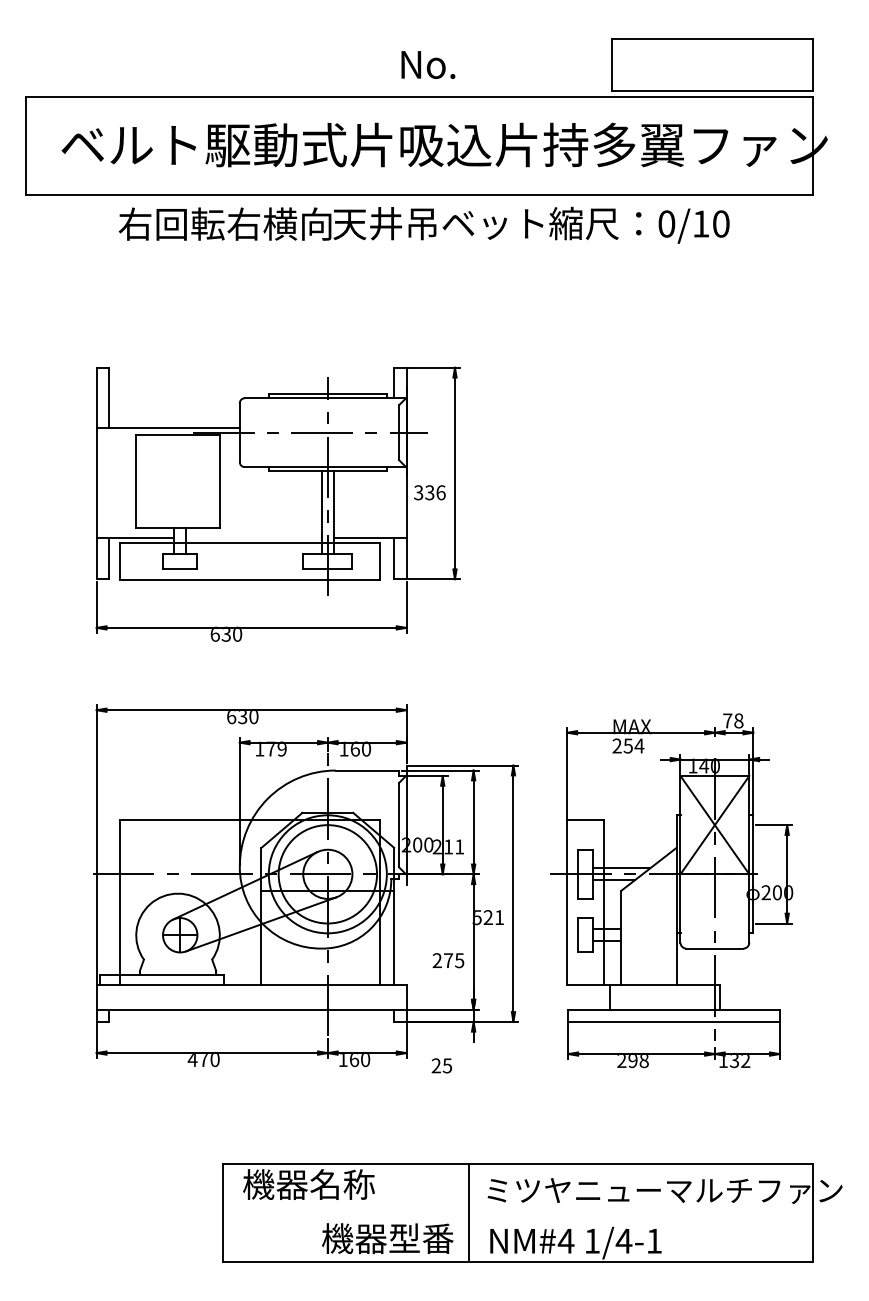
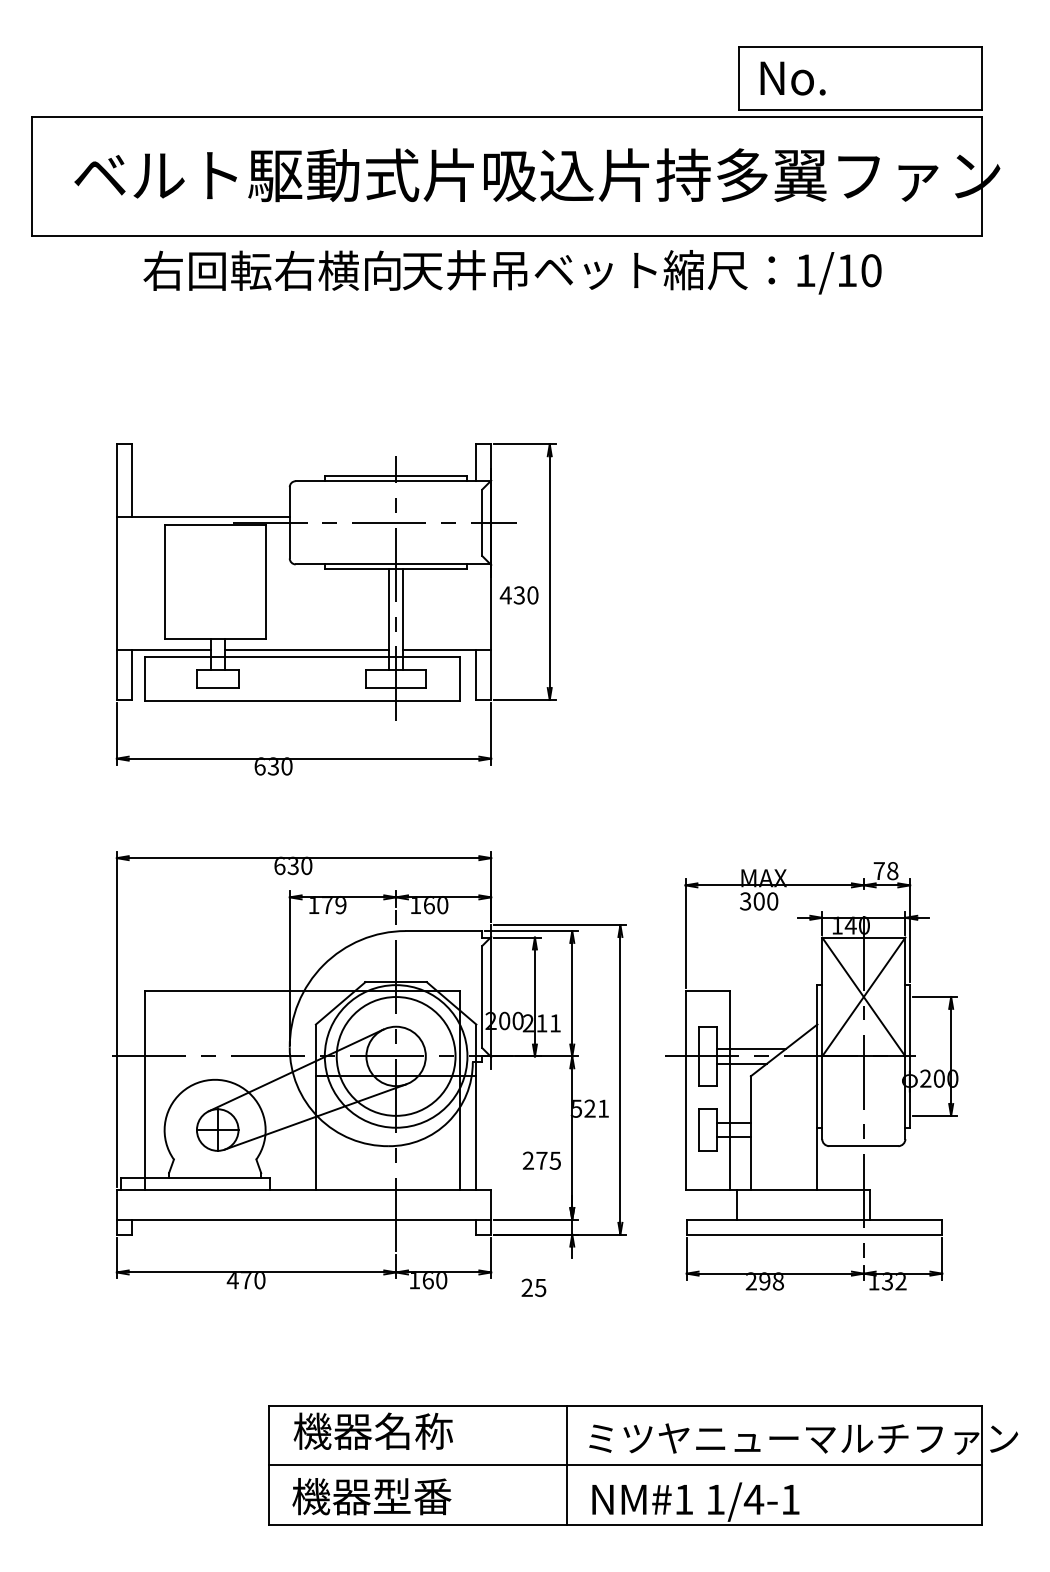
text: (428, 64) -> (793, 77), moved
text: (666, 223) -> (805, 270), 0/10 -> 1/10
text: (429, 492) -> (518, 595), 336 -> 430
line: (253, 537) -> (306, 649), added
text: (628, 745) -> (759, 900), 254 -> 300
line: (517, 1212) -> (625, 1465), added
text: (387, 1238) -> (371, 1496), moved
text: (565, 1241) -> (683, 1500), NM#4 -> NM#1

